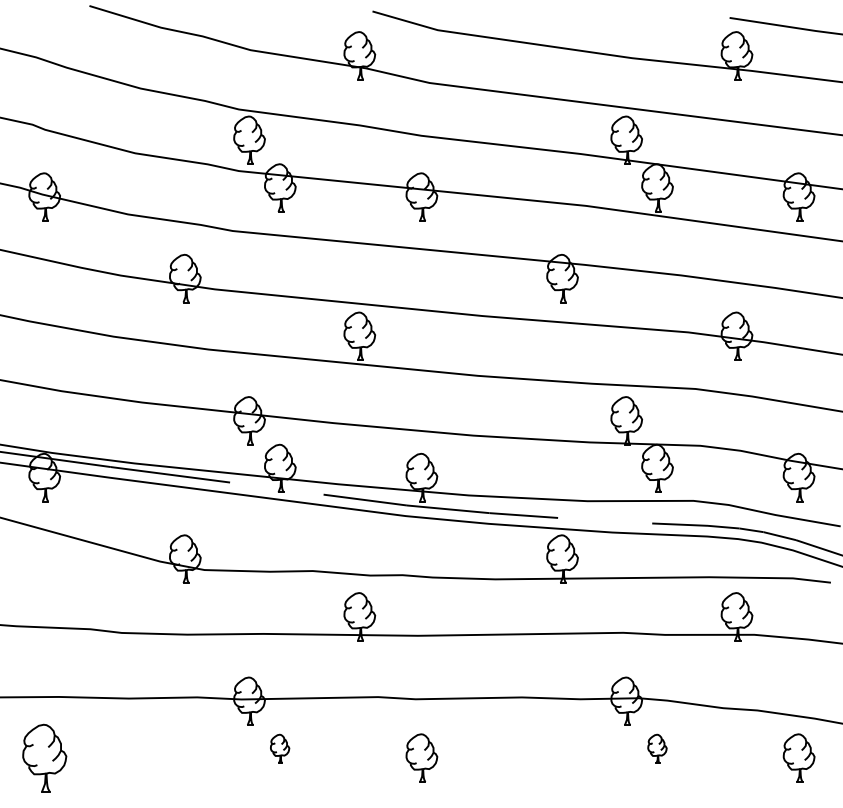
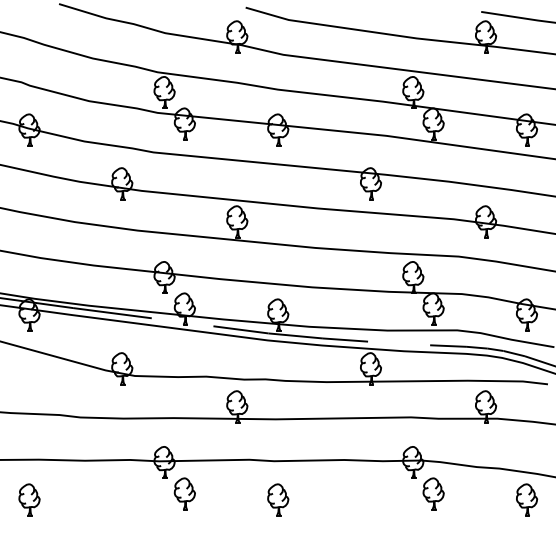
part: (279, 748) -> (184, 493), size x1.67
part: (657, 748) -> (433, 493), size x1.67
part: (44, 757) -> (29, 499), size x0.71

